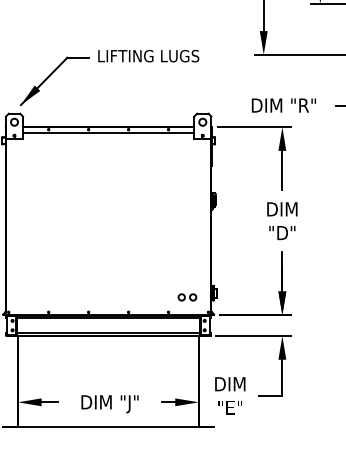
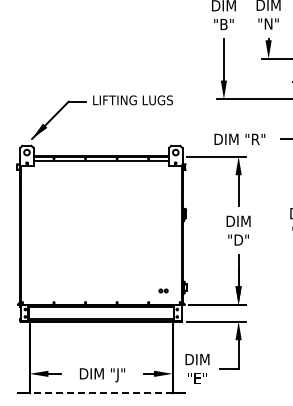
part: (187, 296) -> (163, 290), size x0.6
line: (107, 427) -> (100, 393), solid -> dashed

